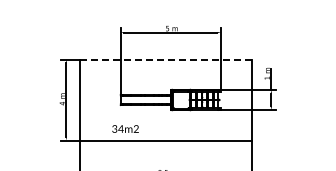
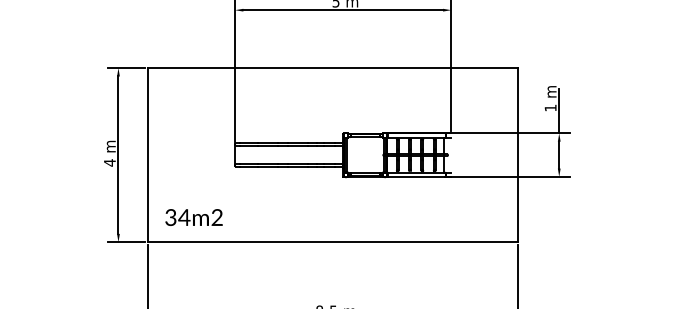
line: (166, 59) -> (333, 68), dashed -> solid
text: (125, 128) -> (193, 216), moved

